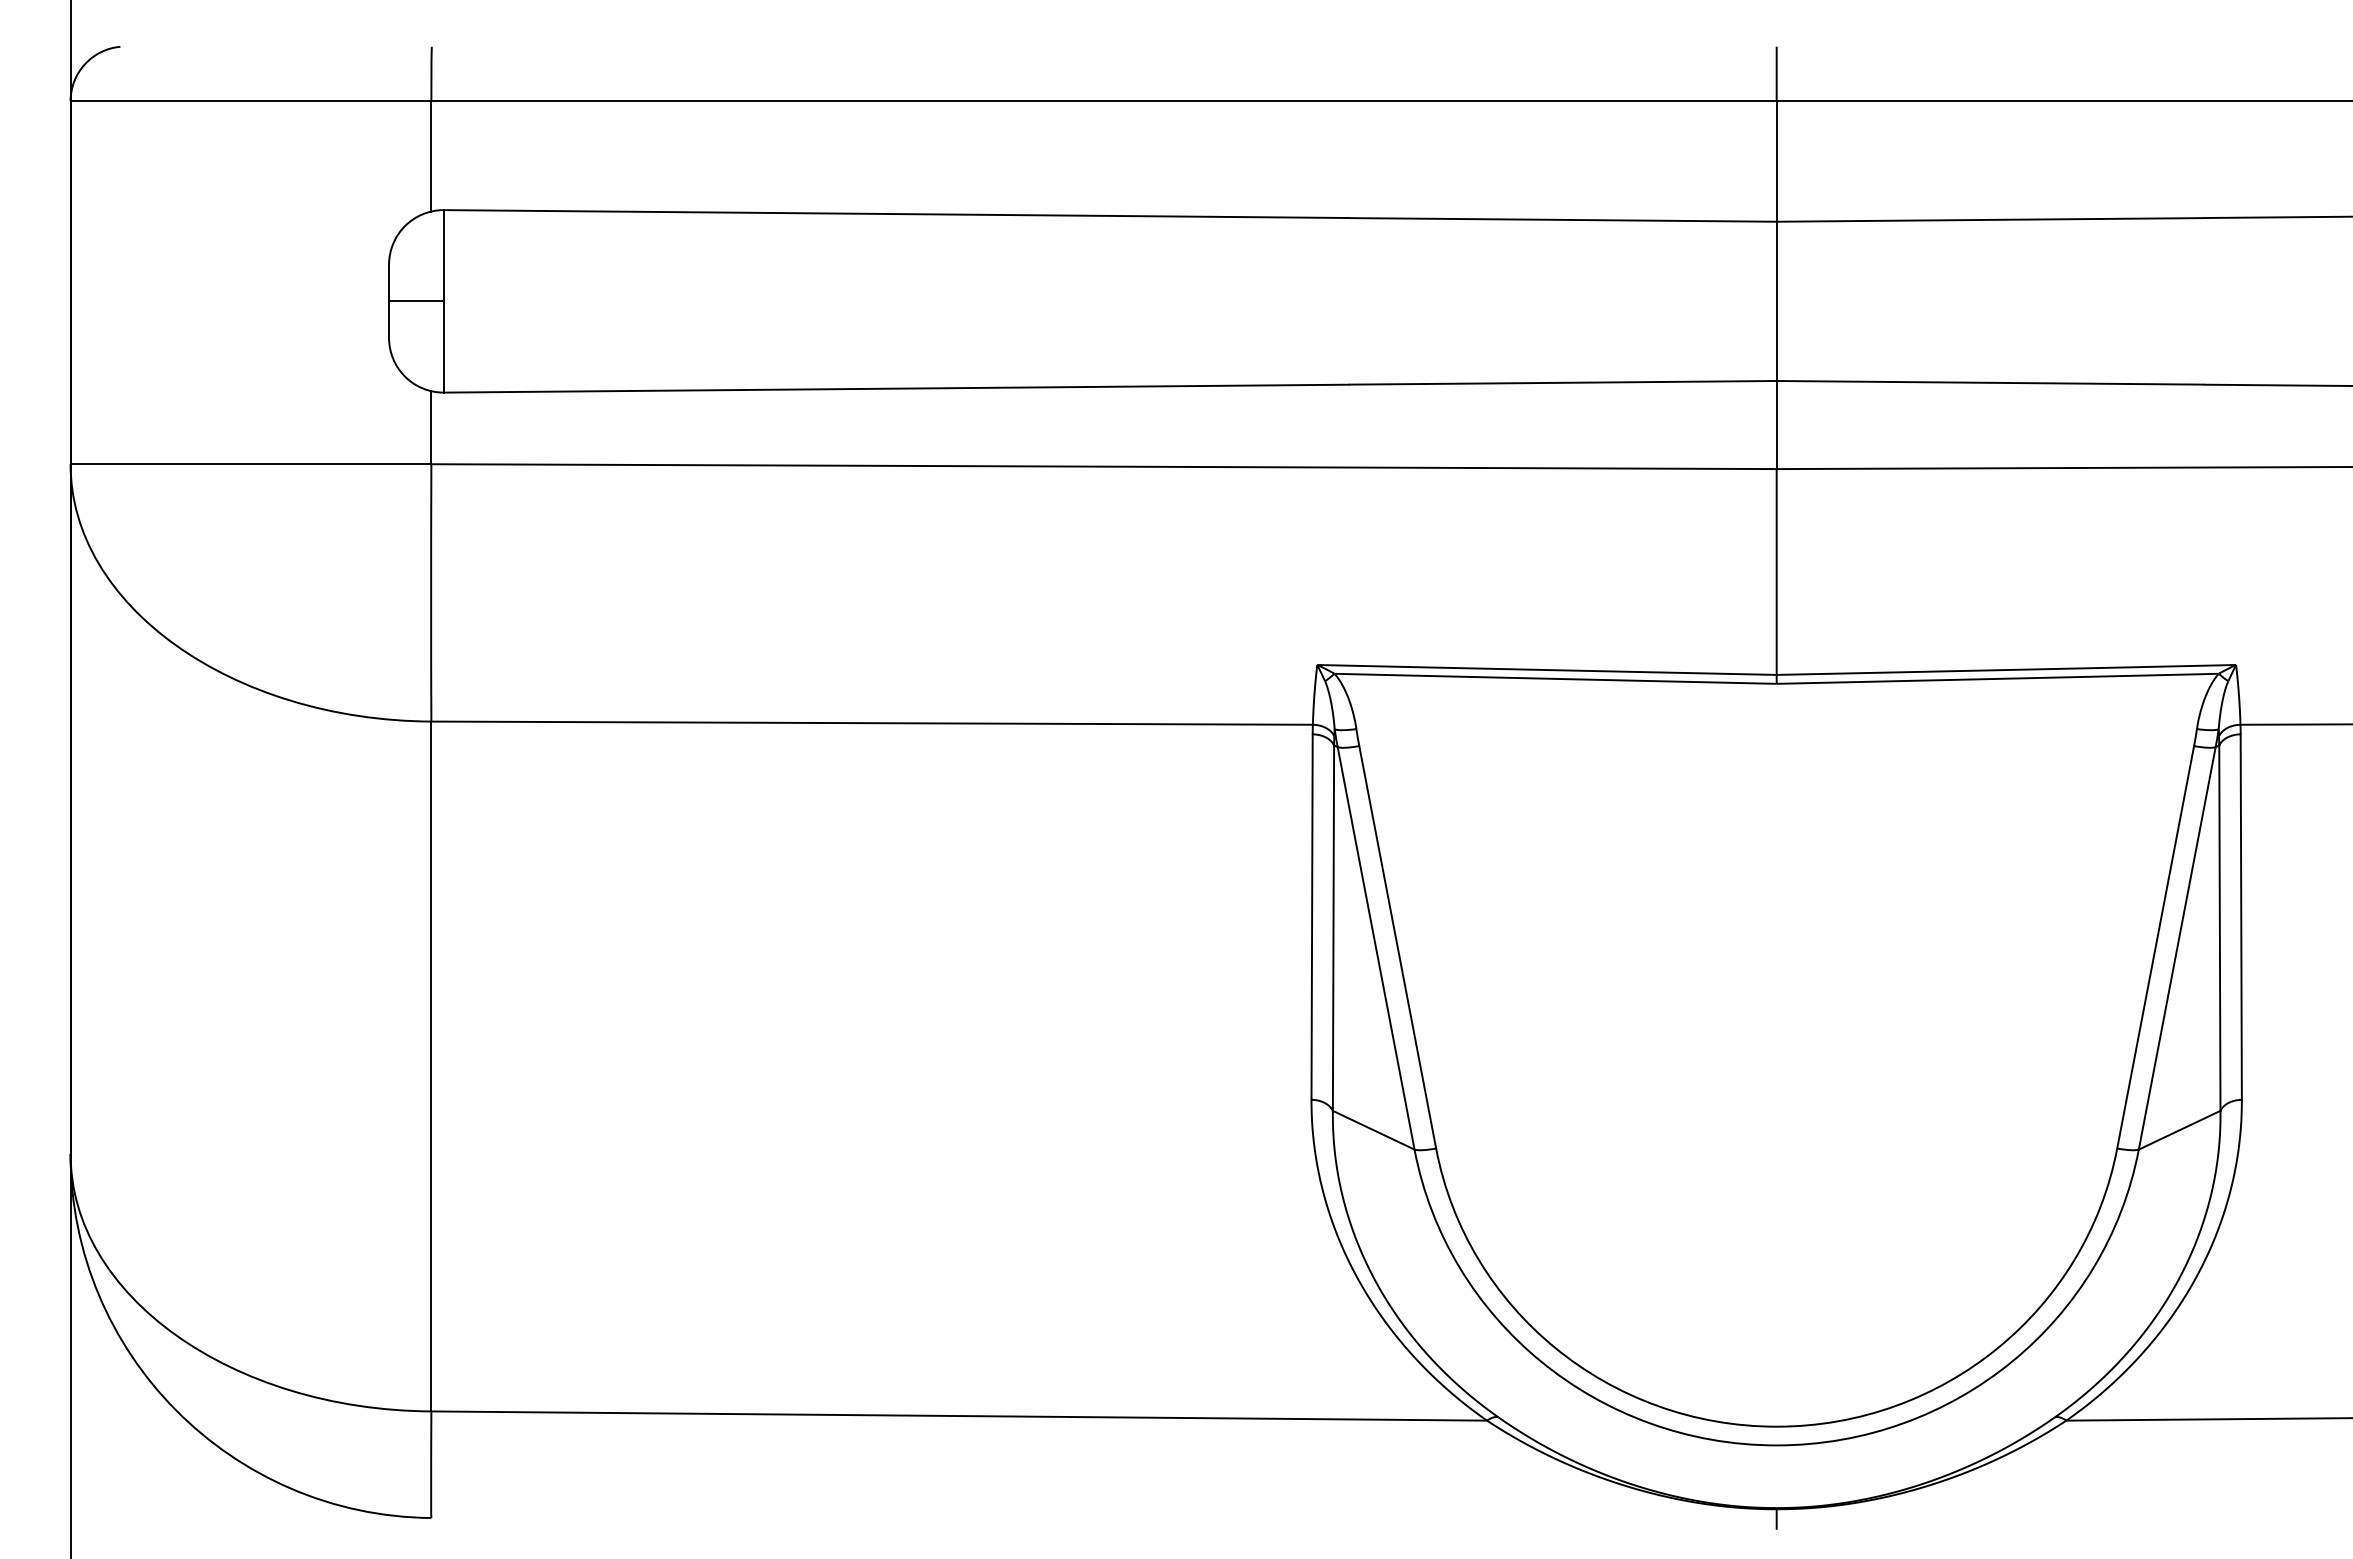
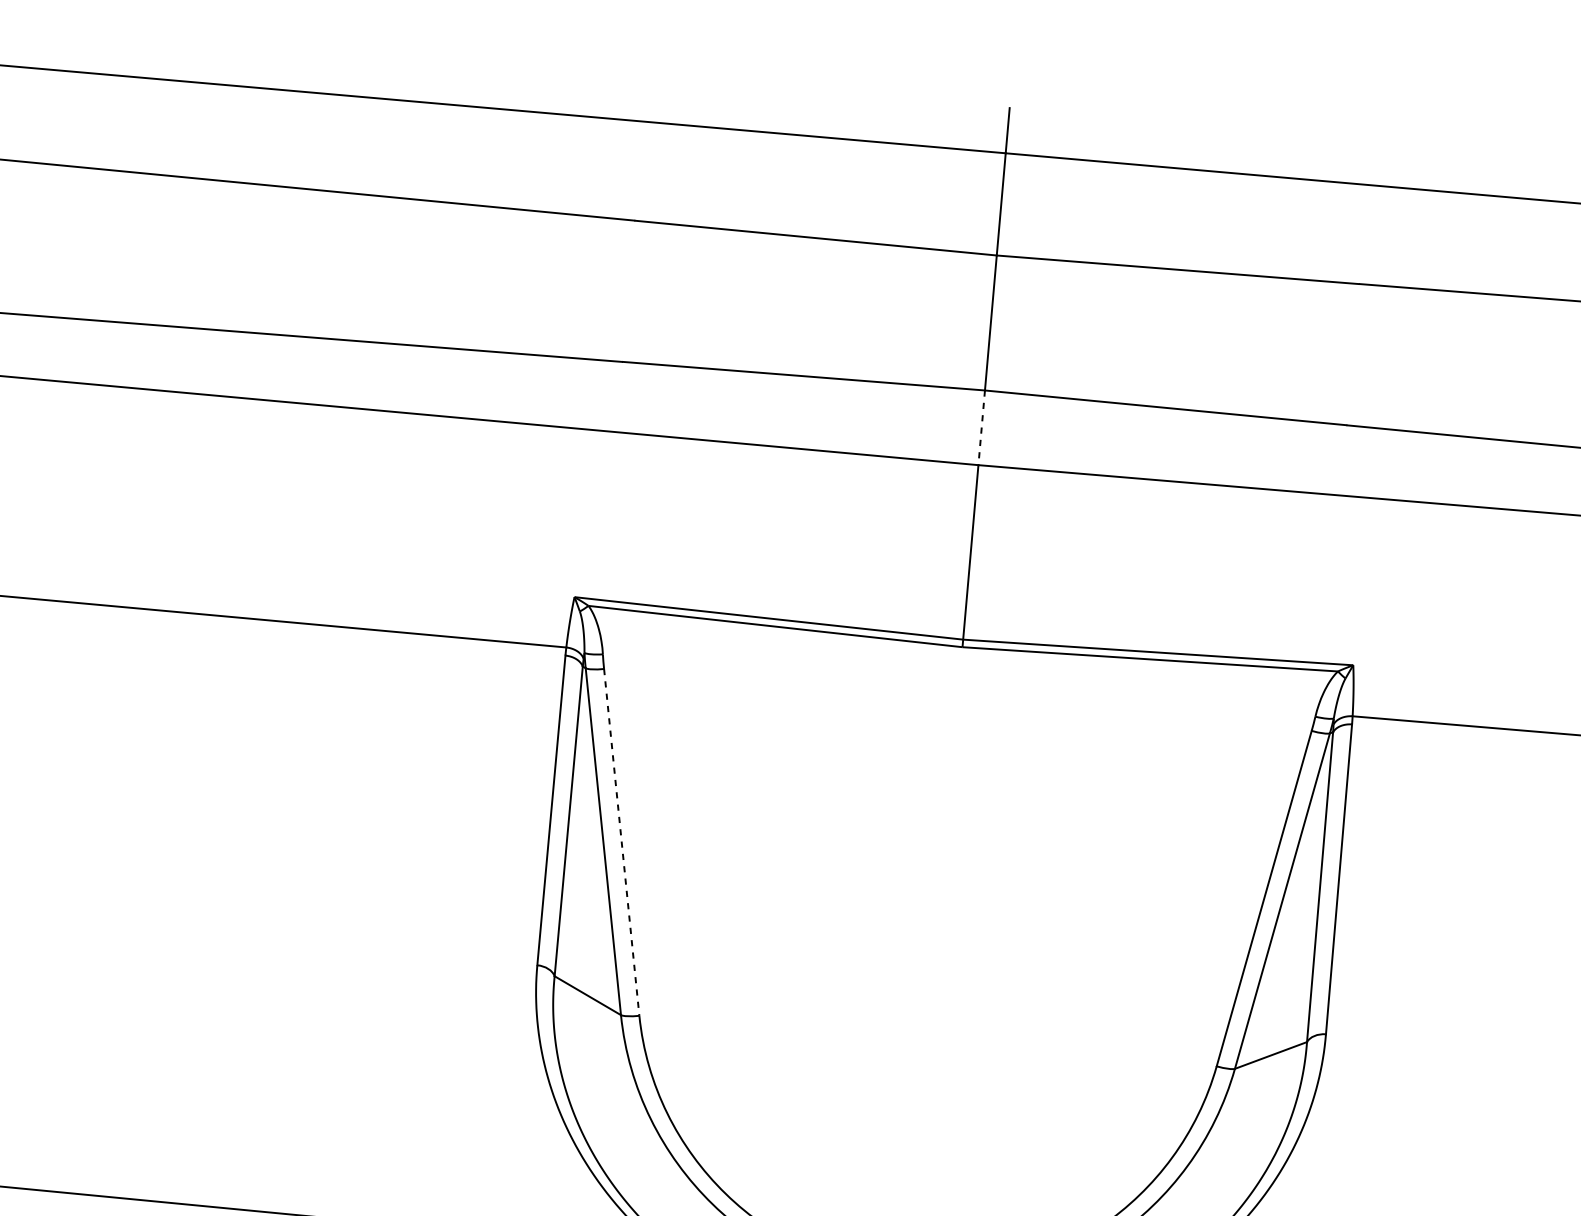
line: (1776, 425) -> (981, 428), solid -> dashed
line: (1397, 947) -> (621, 842), solid -> dashed

